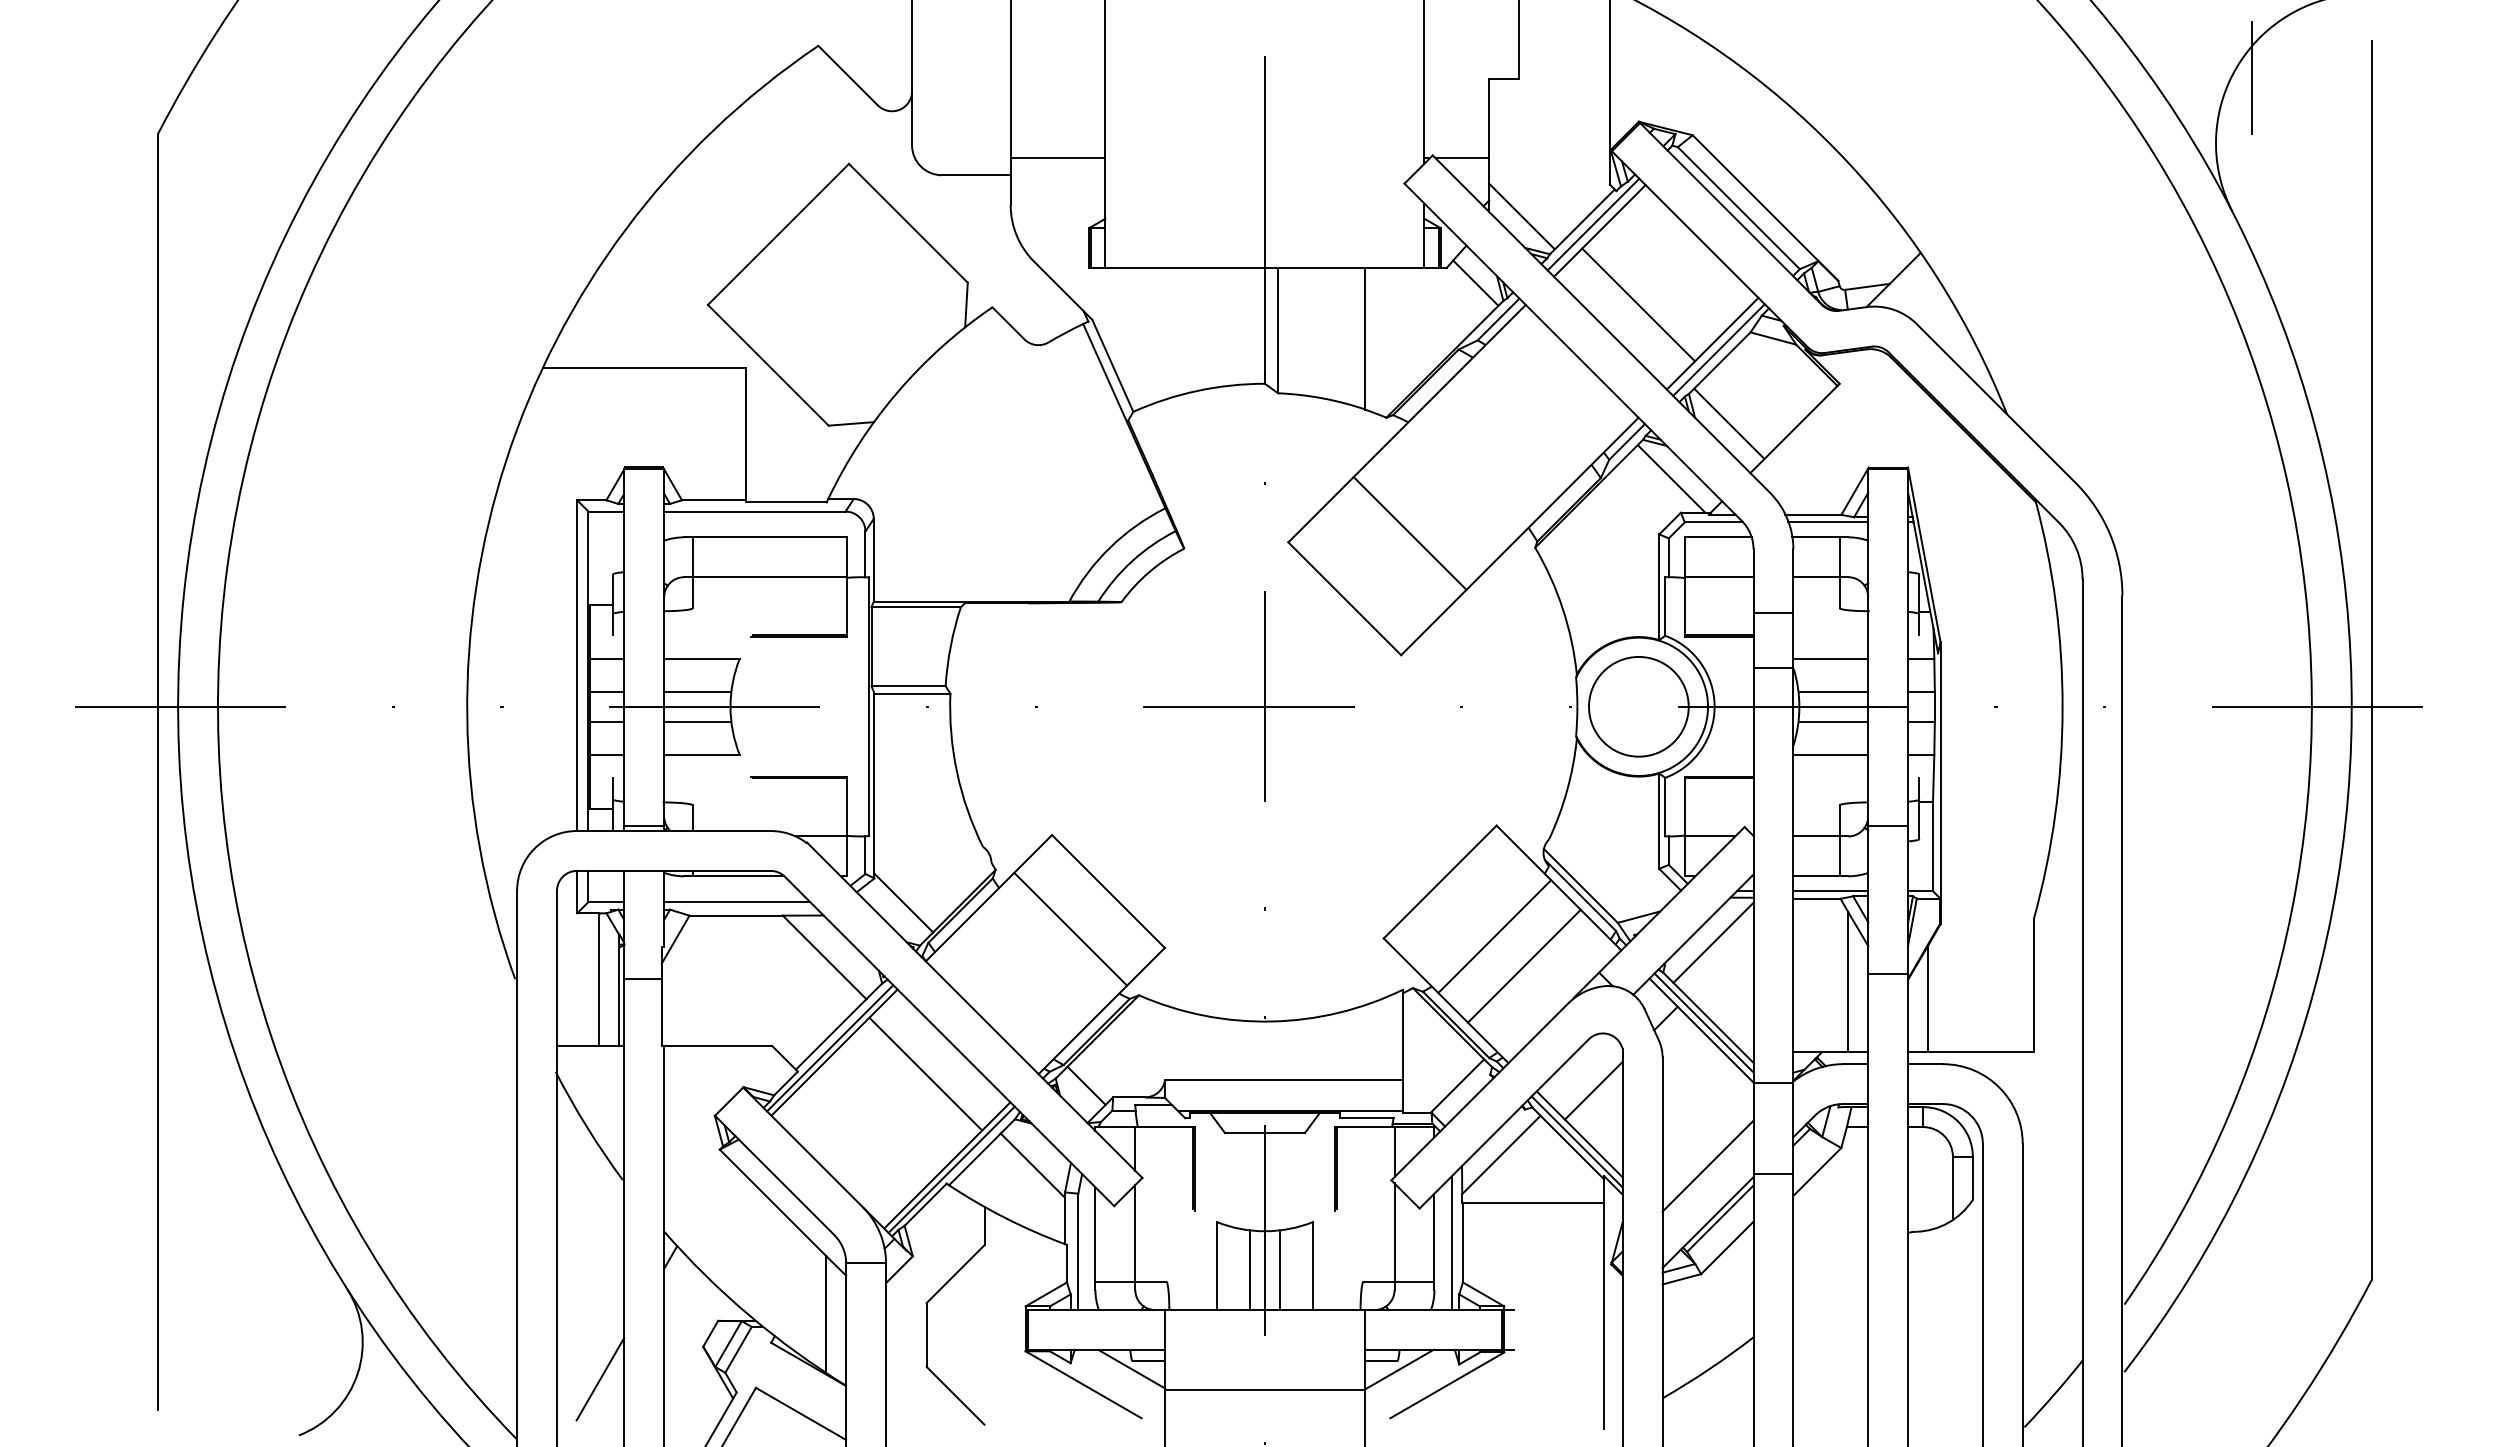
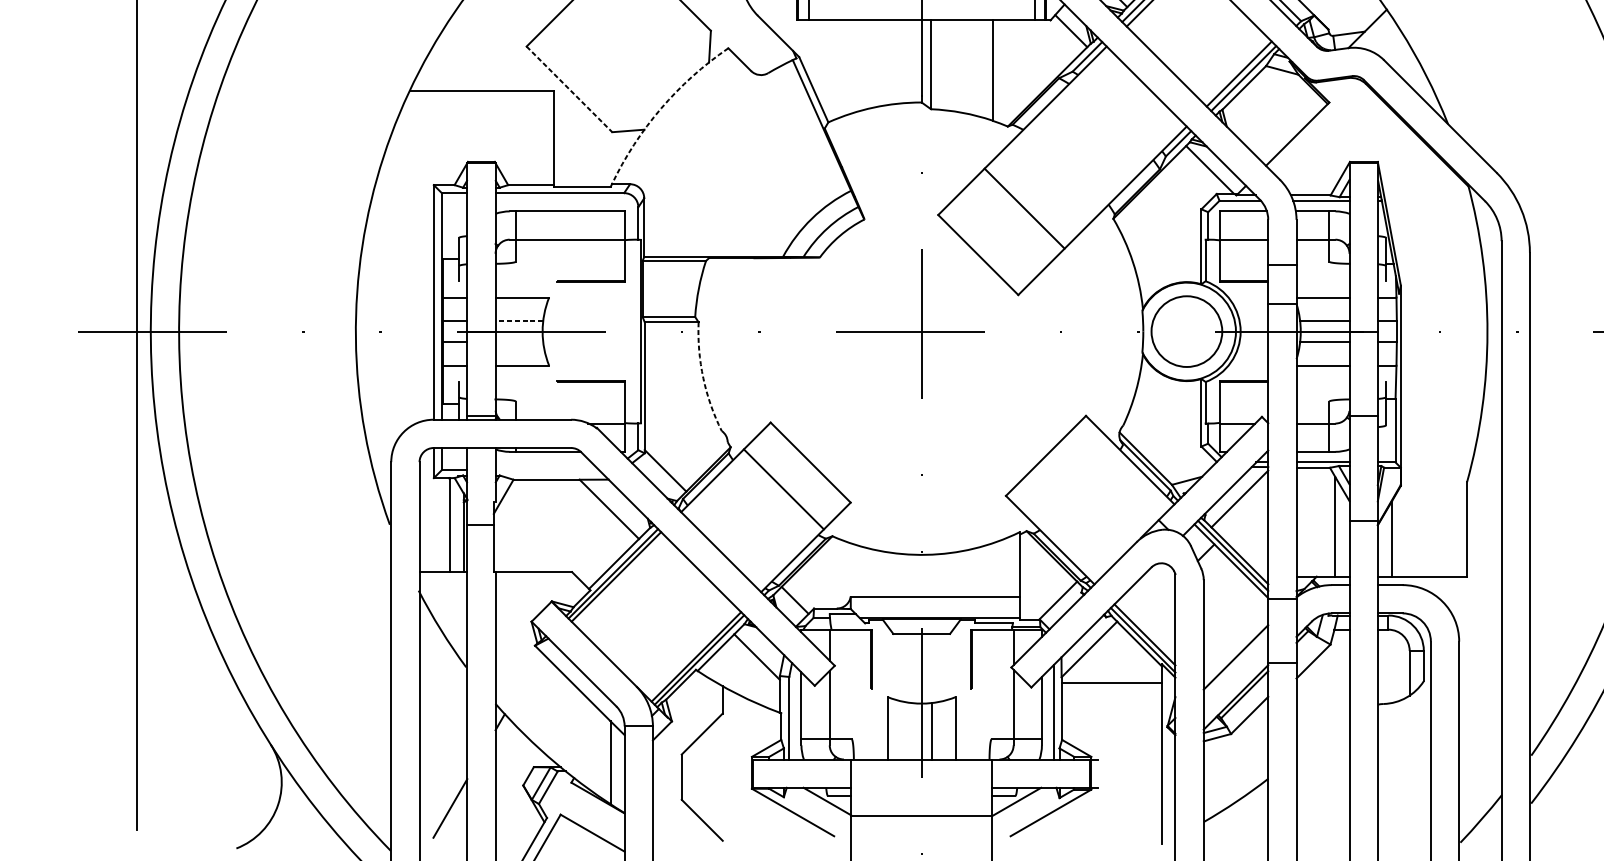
line: (1638, 304) -> (1186, 46), removed
line: (768, 365) -> (569, 89), solid -> dashed
arc: (897, 392) -> (661, 108), solid -> dashed
line: (1729, 423) -> (1251, 130), removed
line: (697, 691) -> (519, 320), solid -> dashed
line: (697, 721) -> (519, 342), removed
arc: (957, 772) -> (703, 378), solid -> dashed
line: (737, 902) -> (547, 470), removed
line: (1494, 936) -> (1084, 494), removed
line: (1523, 965) -> (1105, 515), removed
line: (925, 1073) -> (680, 591), removed
line: (1593, 1090) -> (1154, 603), removed
line: (1250, 1270) -> (911, 731), removed

